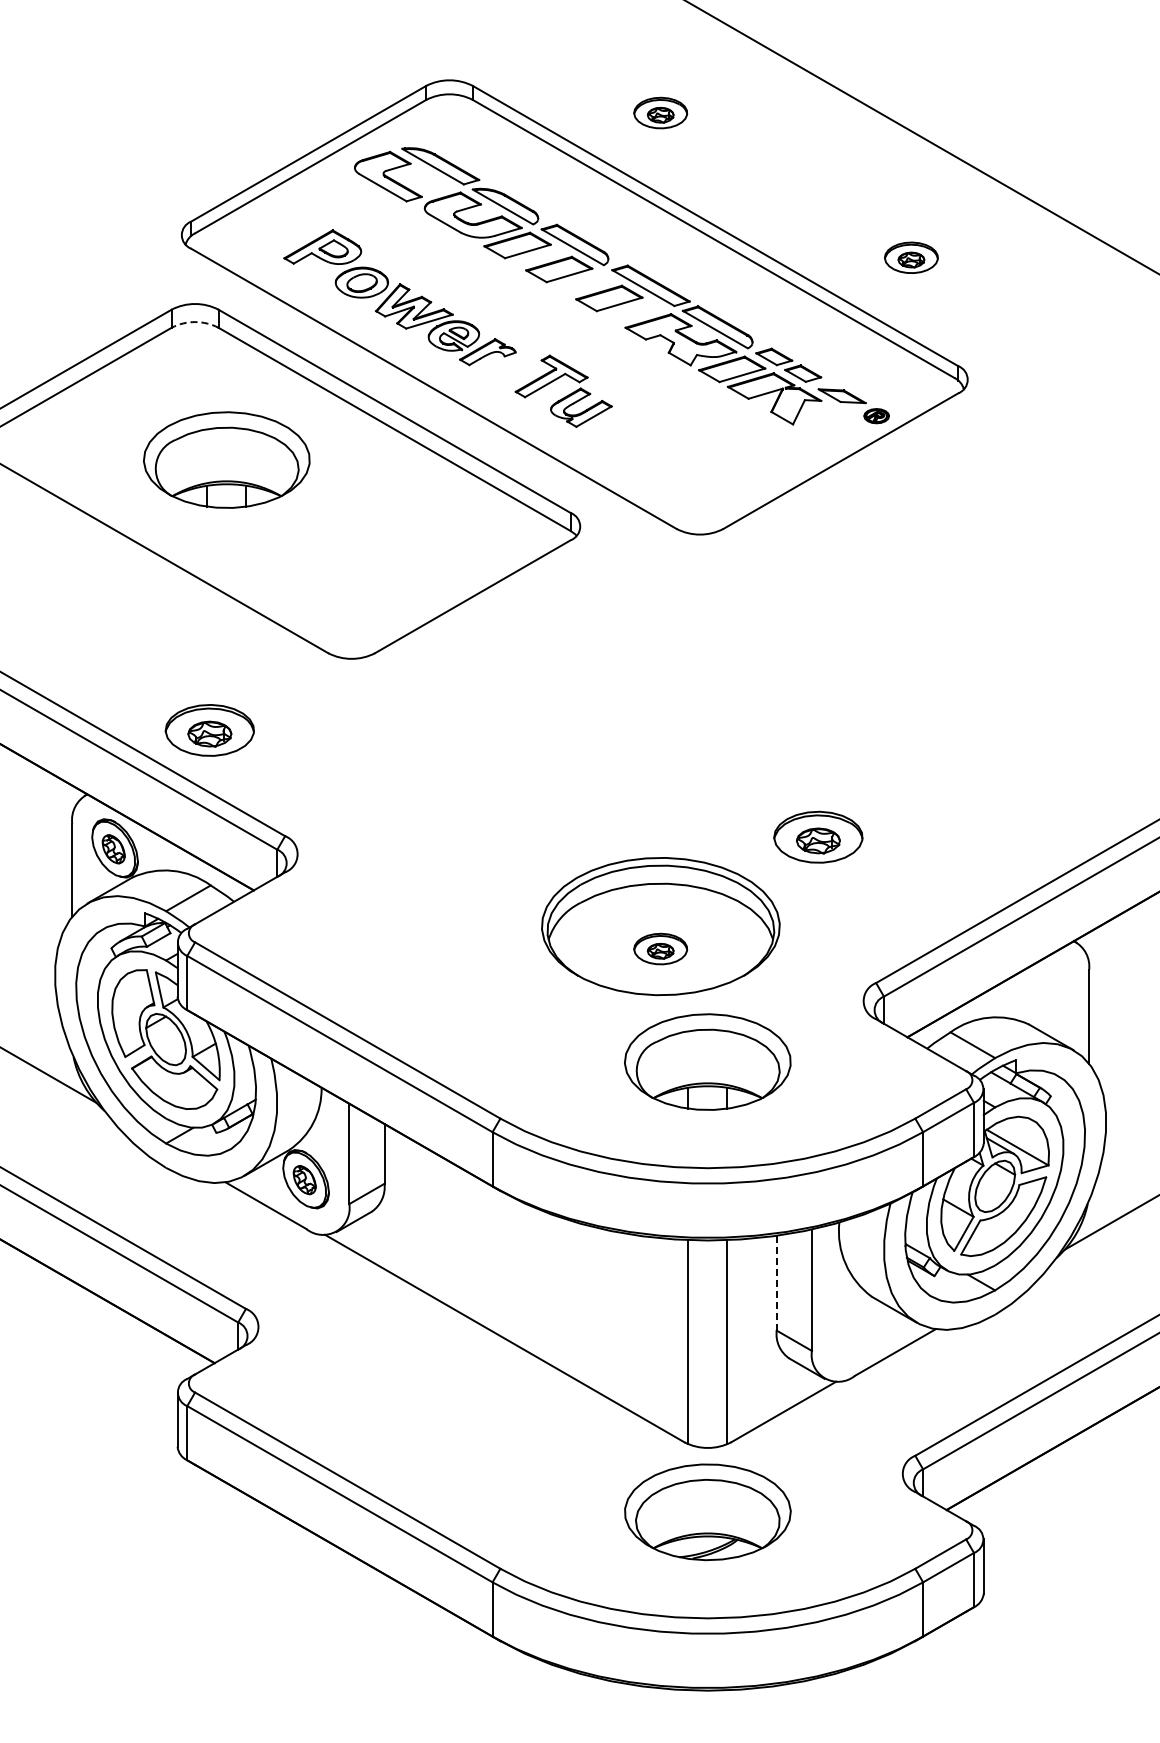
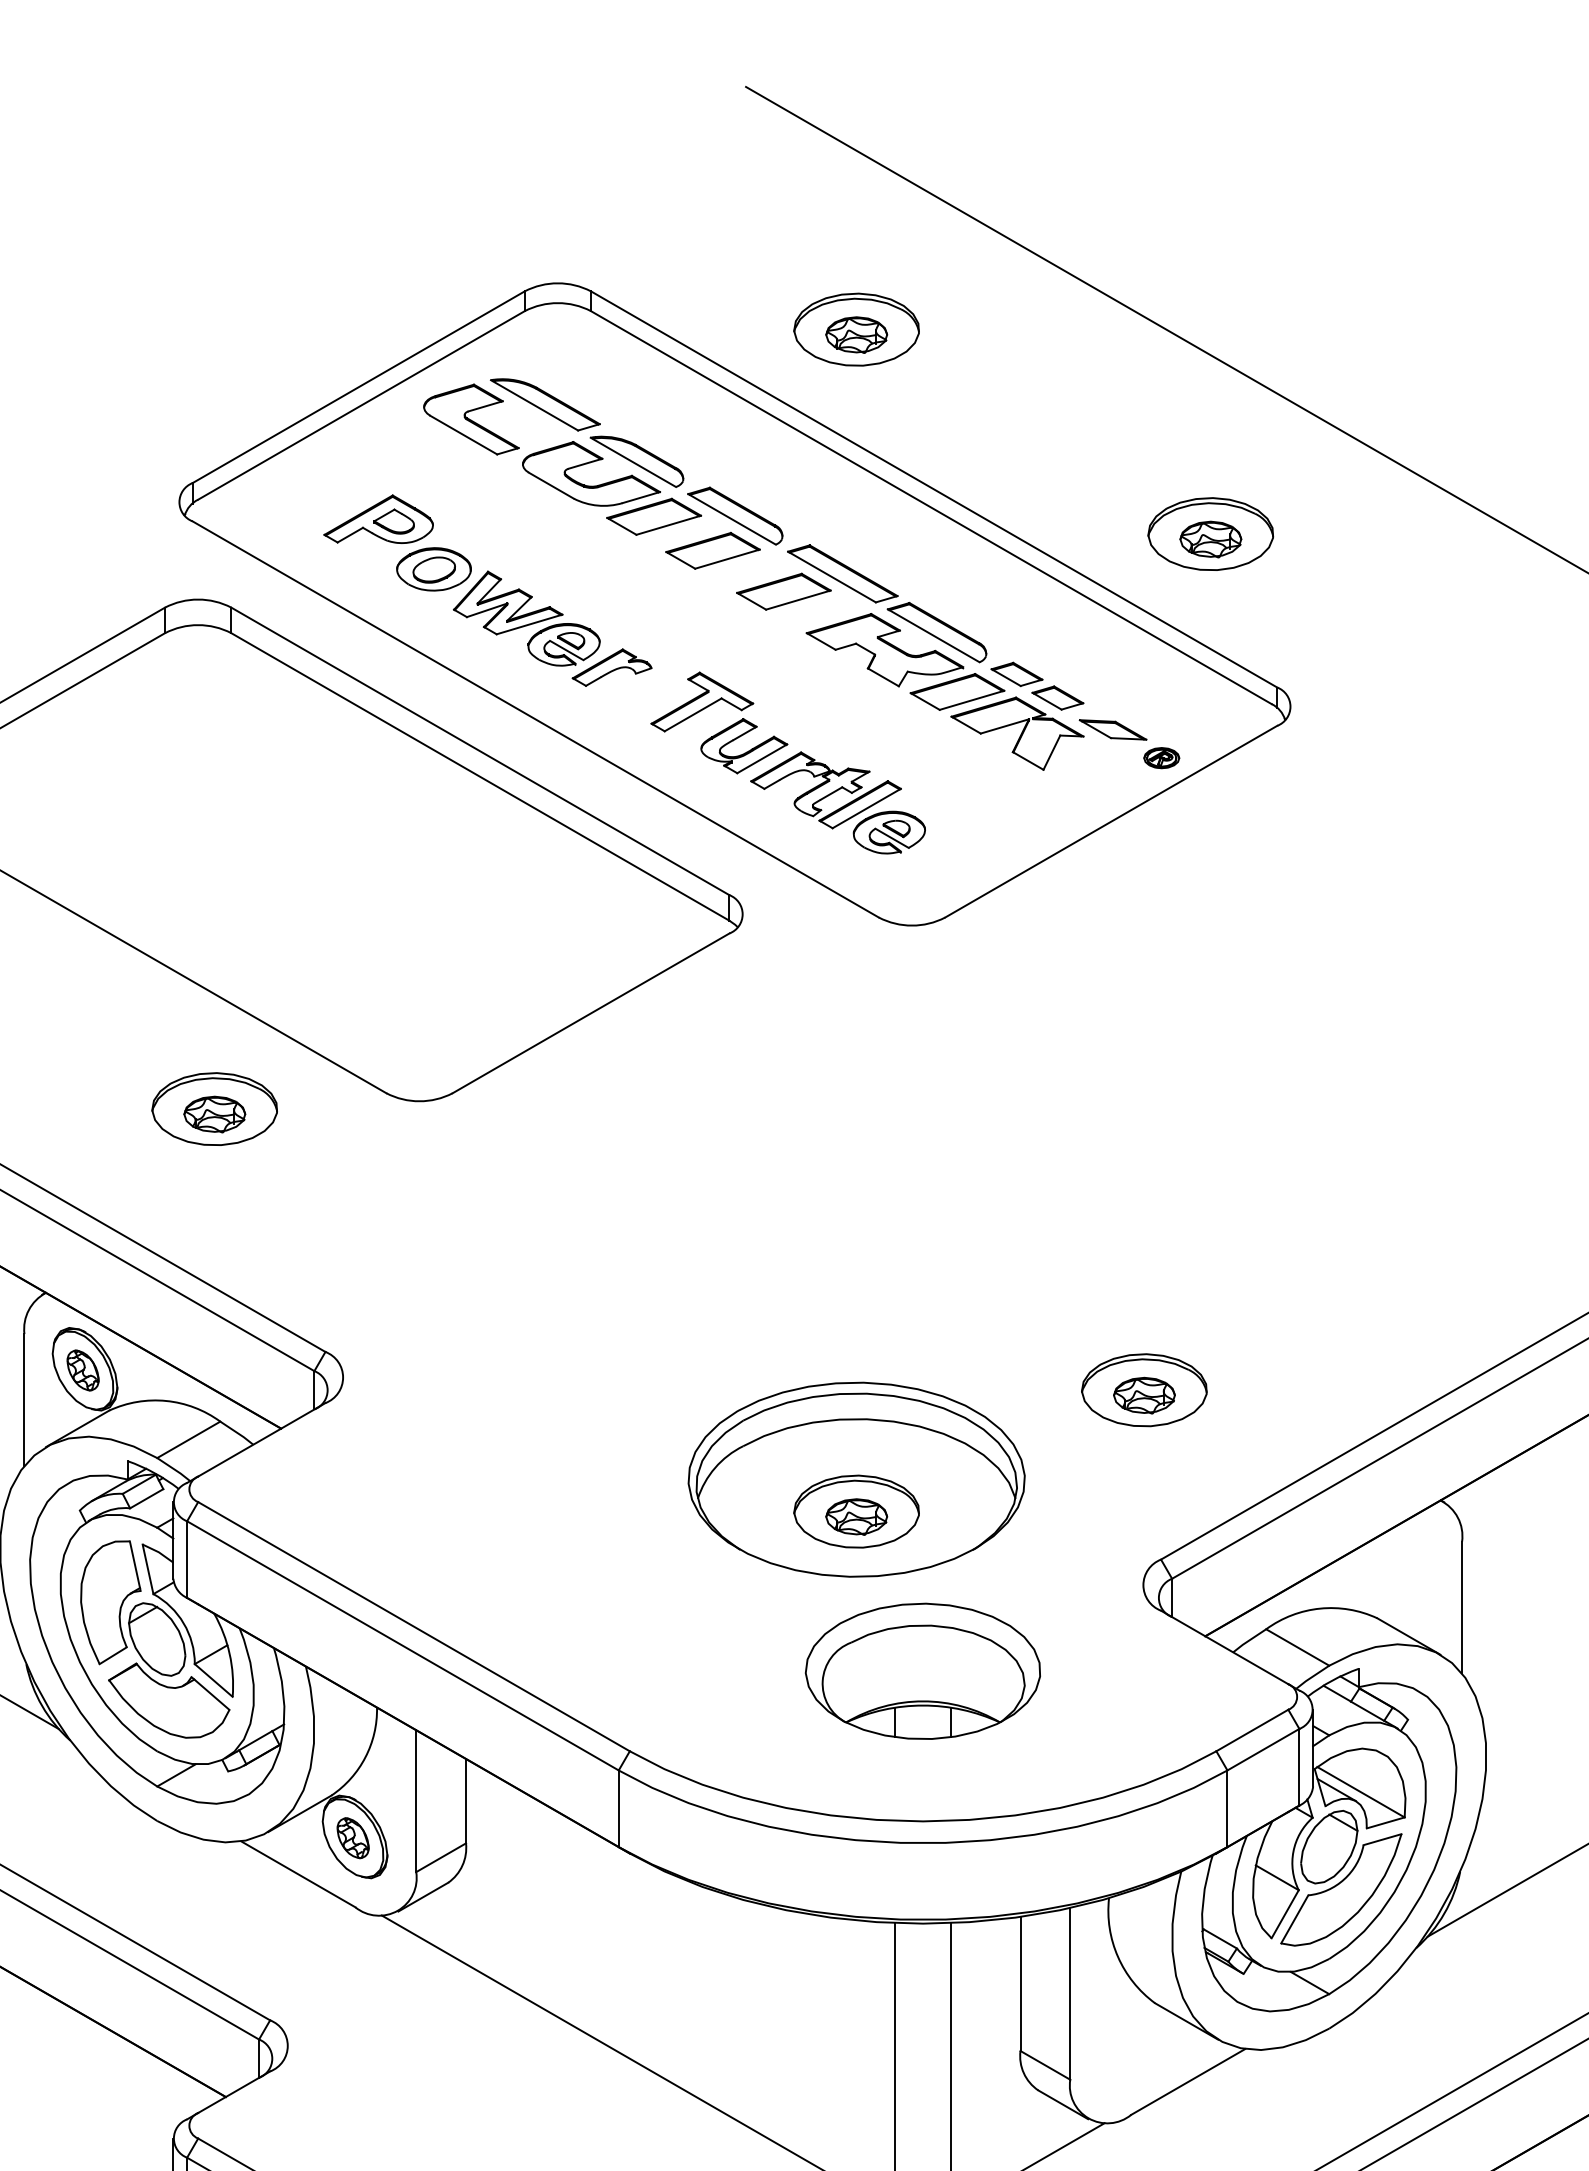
part: (660, 112) -> (856, 328), size x1.67
part: (911, 257) -> (1211, 533), size x1.67
arc: (195, 322) -> (198, 625), dashed -> solid
part: (647, 447) -> (837, 802), added
part: (226, 459) -> (242, 819), removed
part: (209, 730) -> (214, 1109), moved
part: (818, 836) -> (1144, 1389), moved
part: (660, 948) -> (856, 1510), size x1.67
line: (776, 1282) -> (1020, 1982), dashed -> solid

